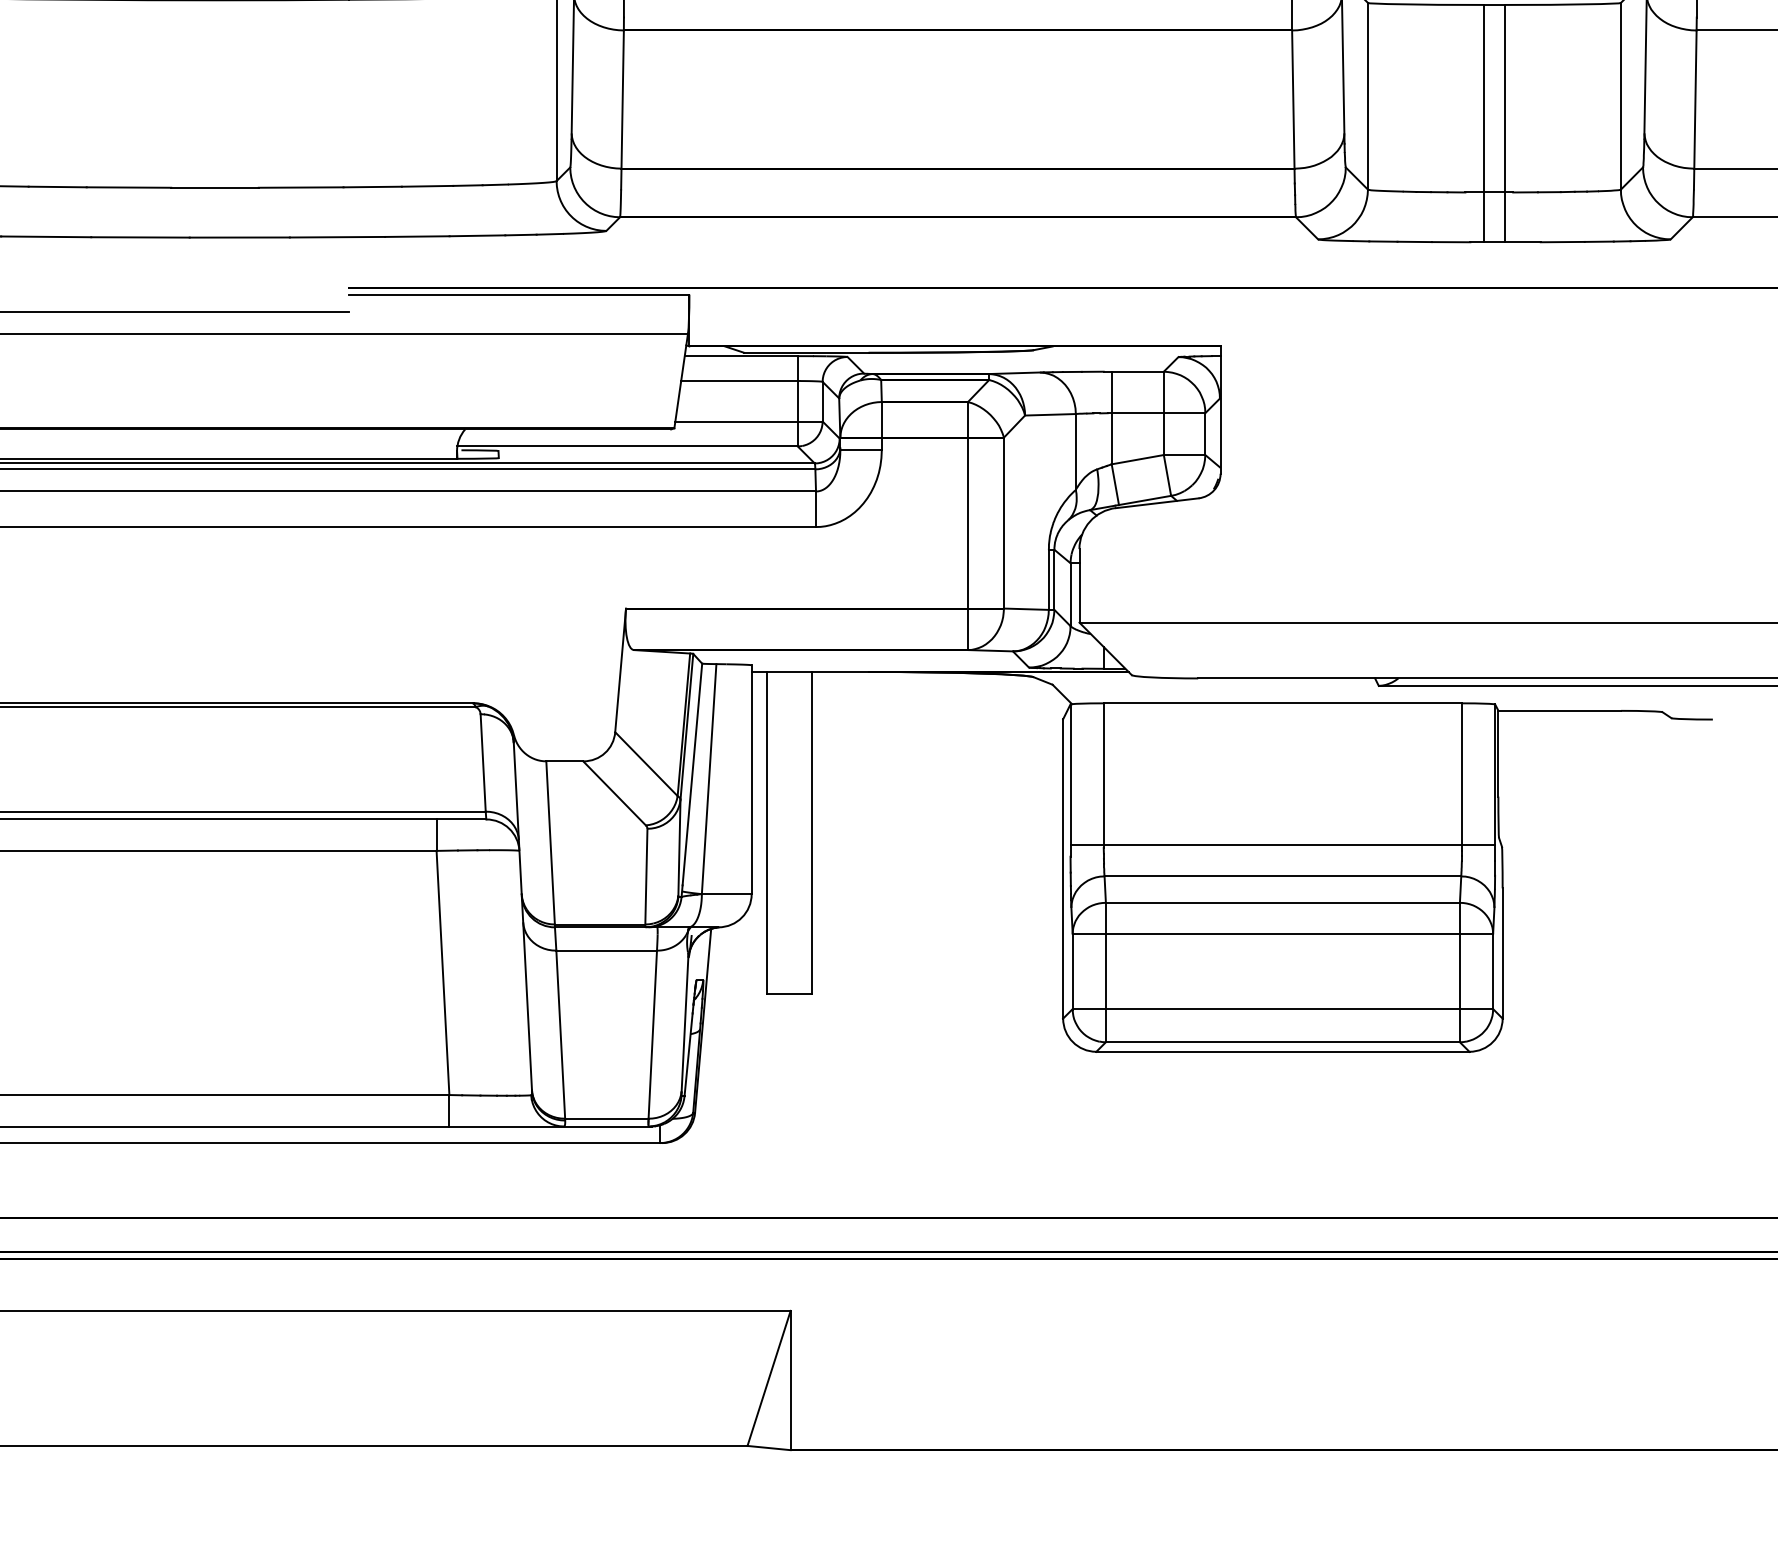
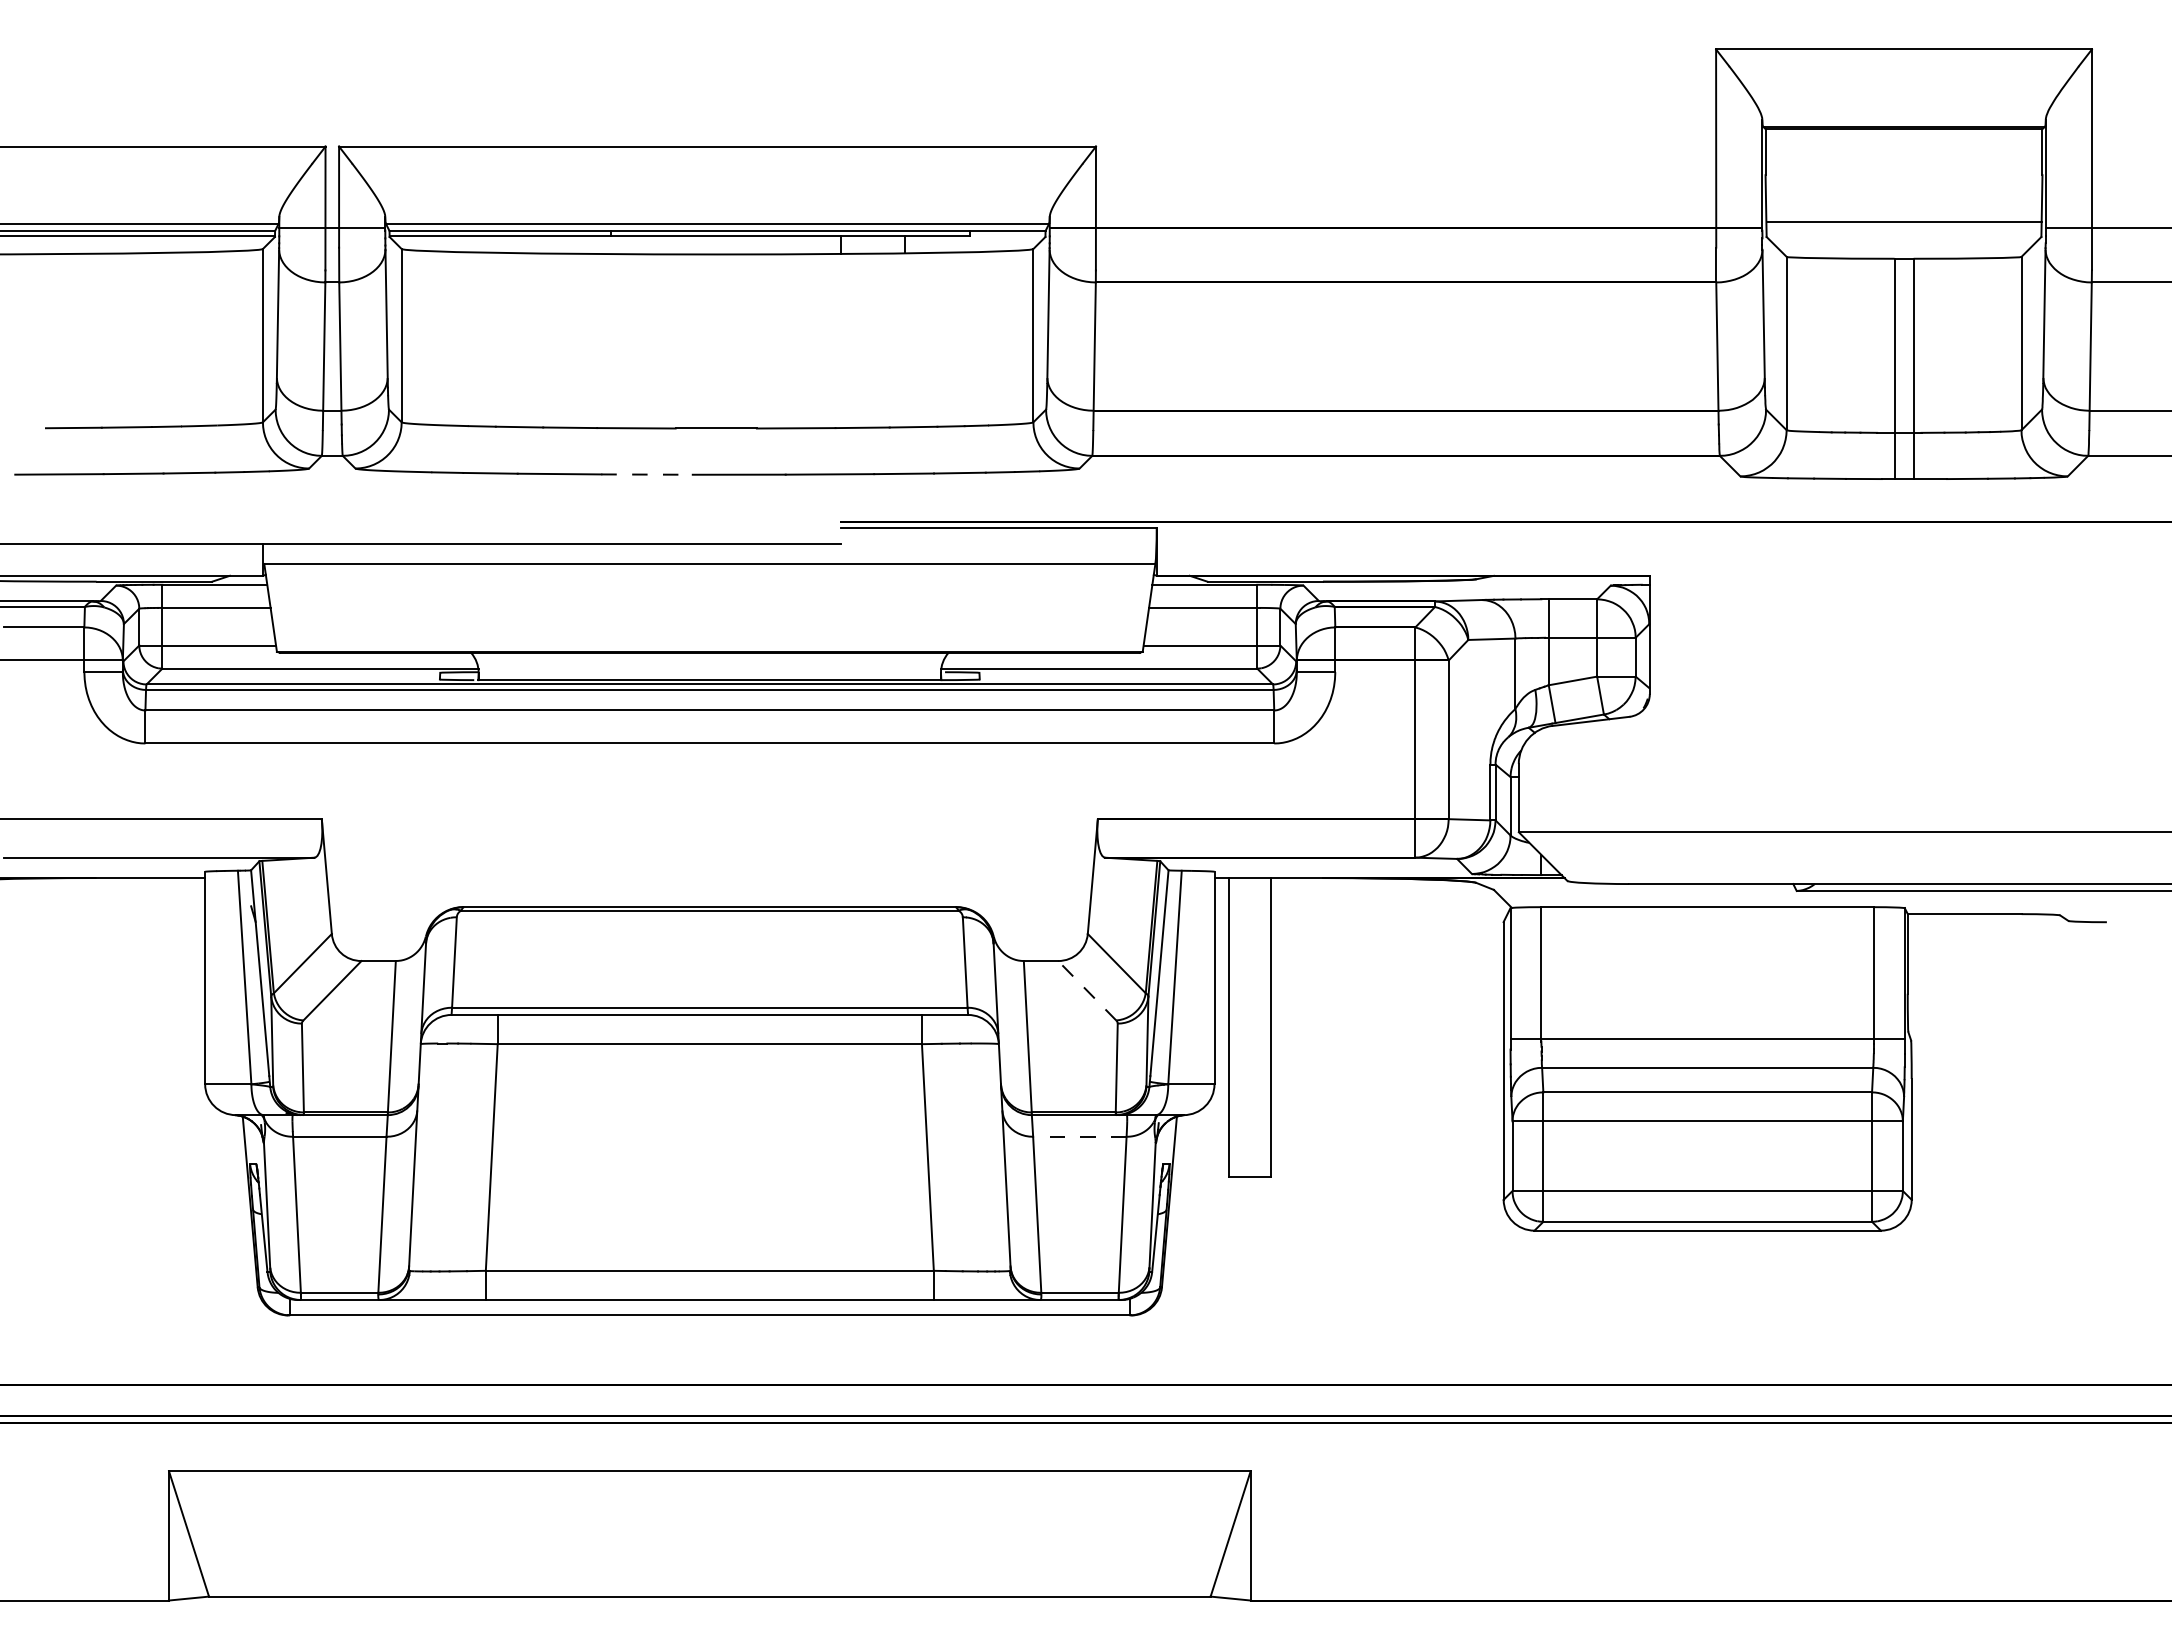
line: (140, 237) -> (647, 474), solid -> dashed
line: (614, 793) -> (1087, 990), solid -> dashed
line: (606, 950) -> (1079, 1136), solid -> dashed

